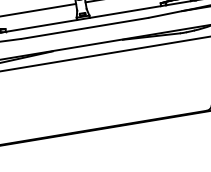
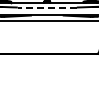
line: (85, 28) -> (47, 7), solid -> dashed

